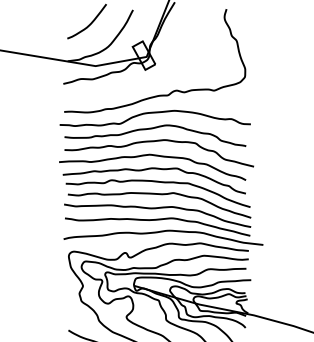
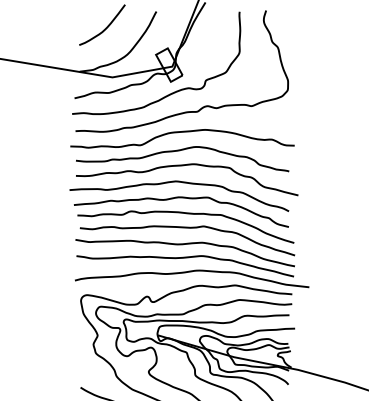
curve: (144, 79) -> (169, 93), added

